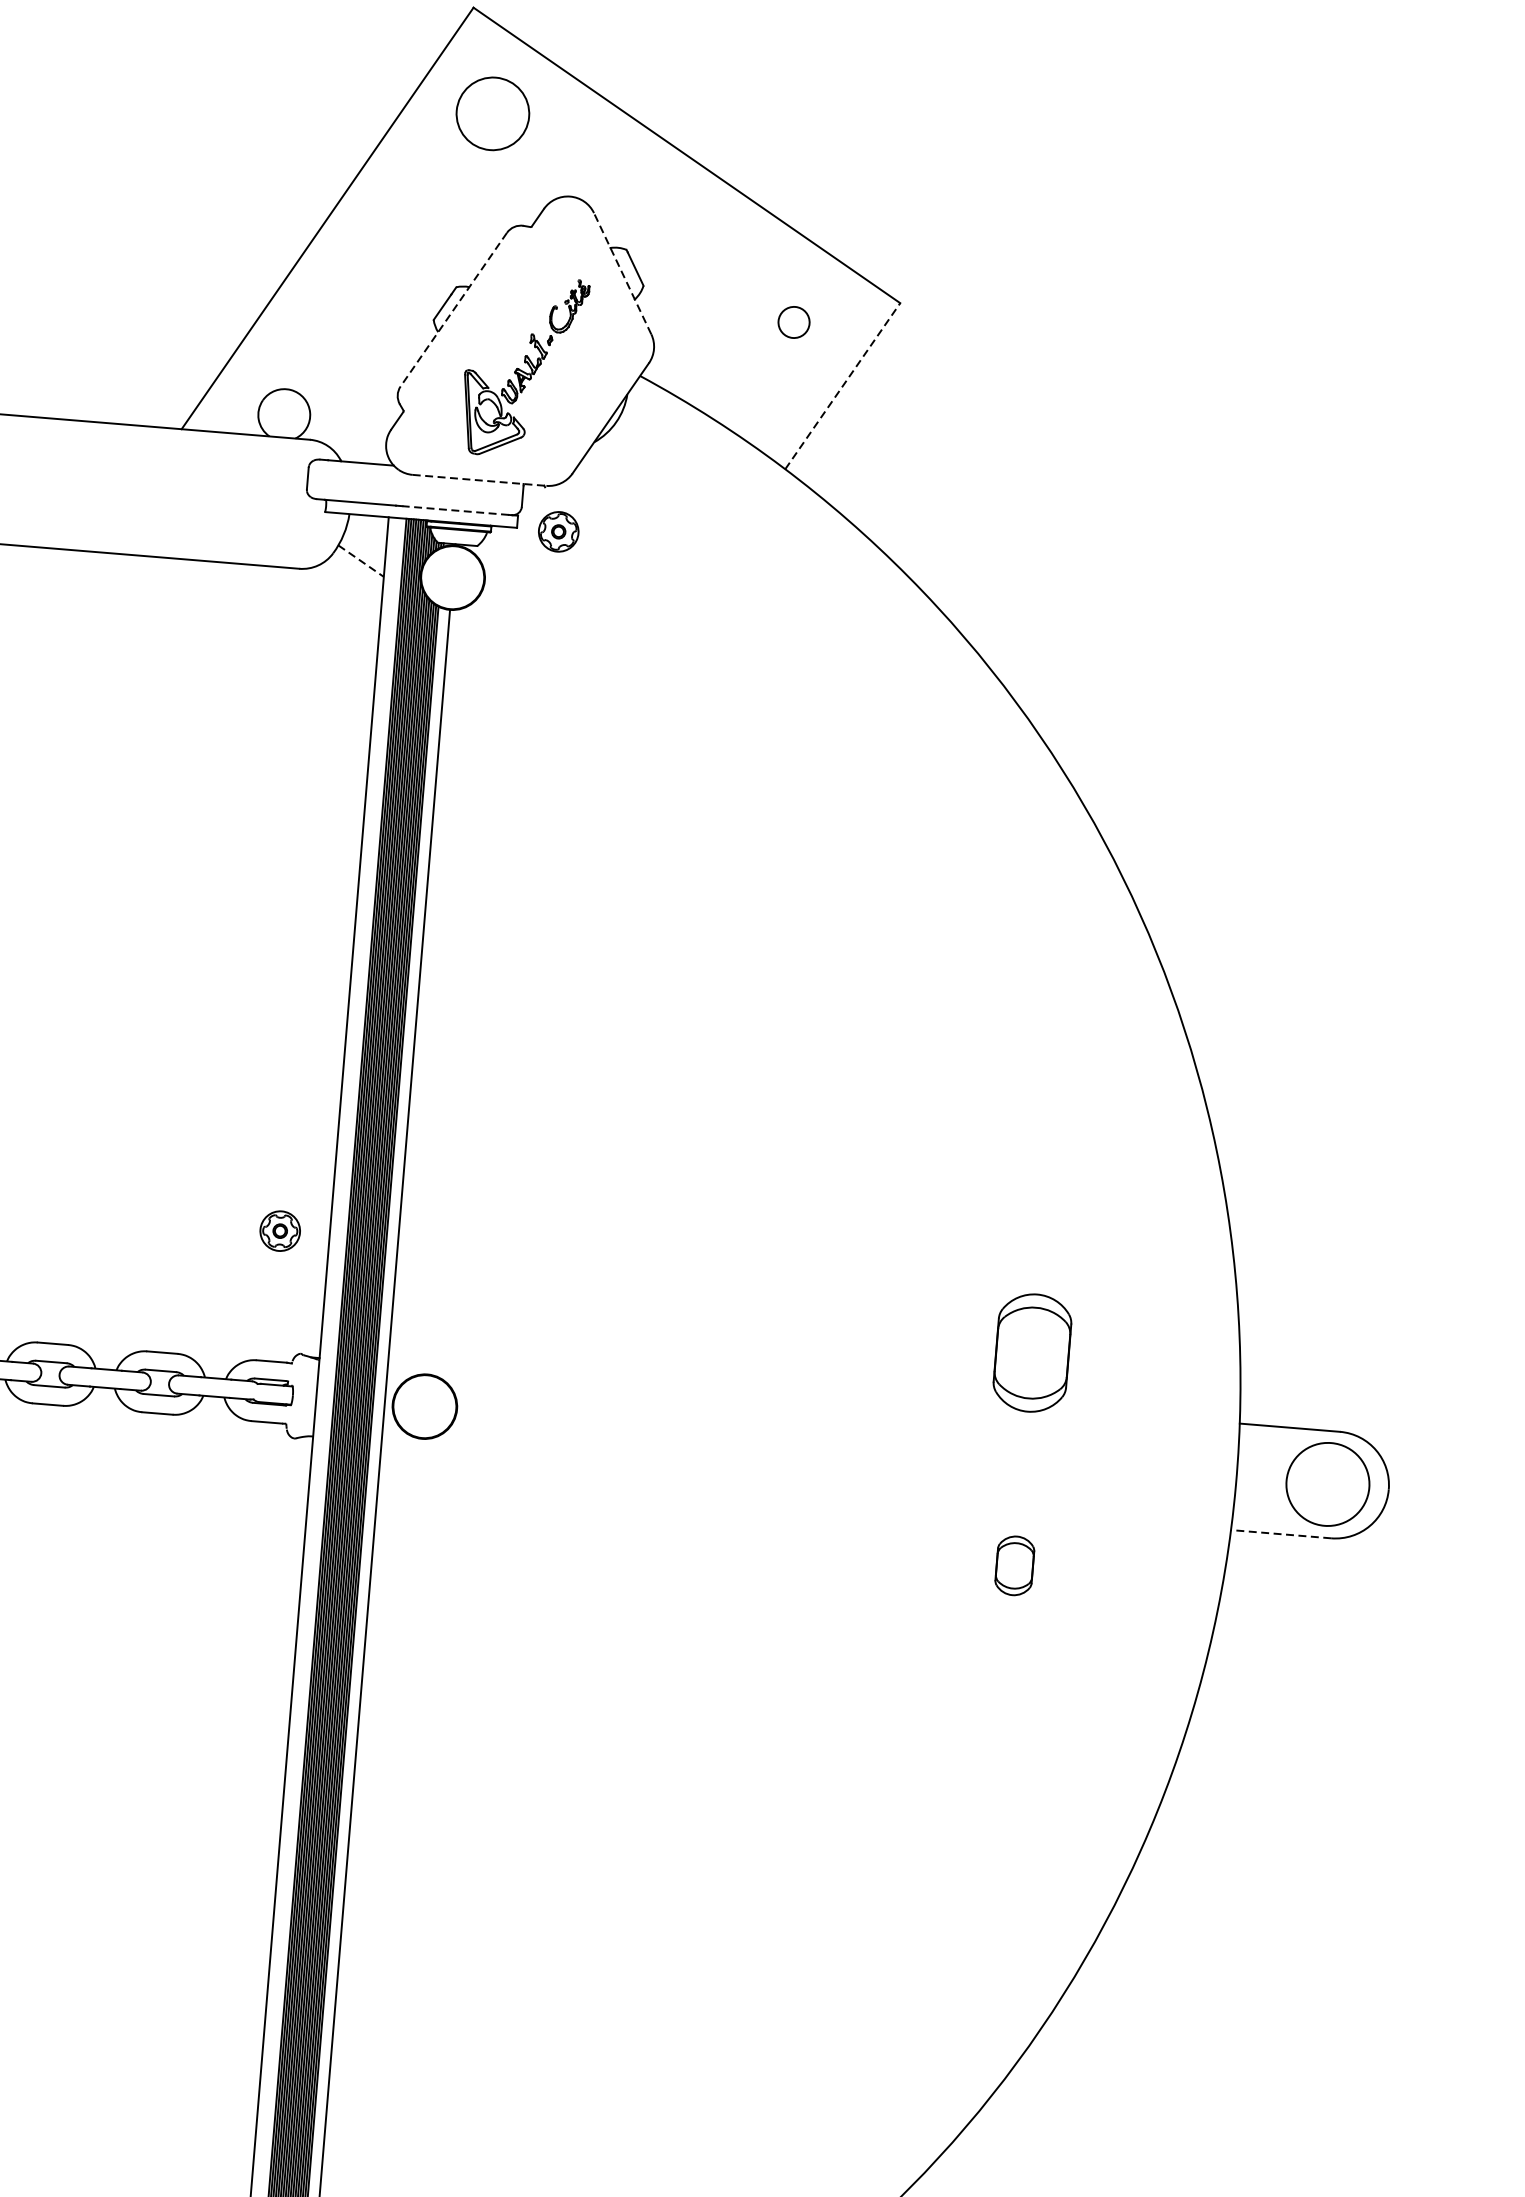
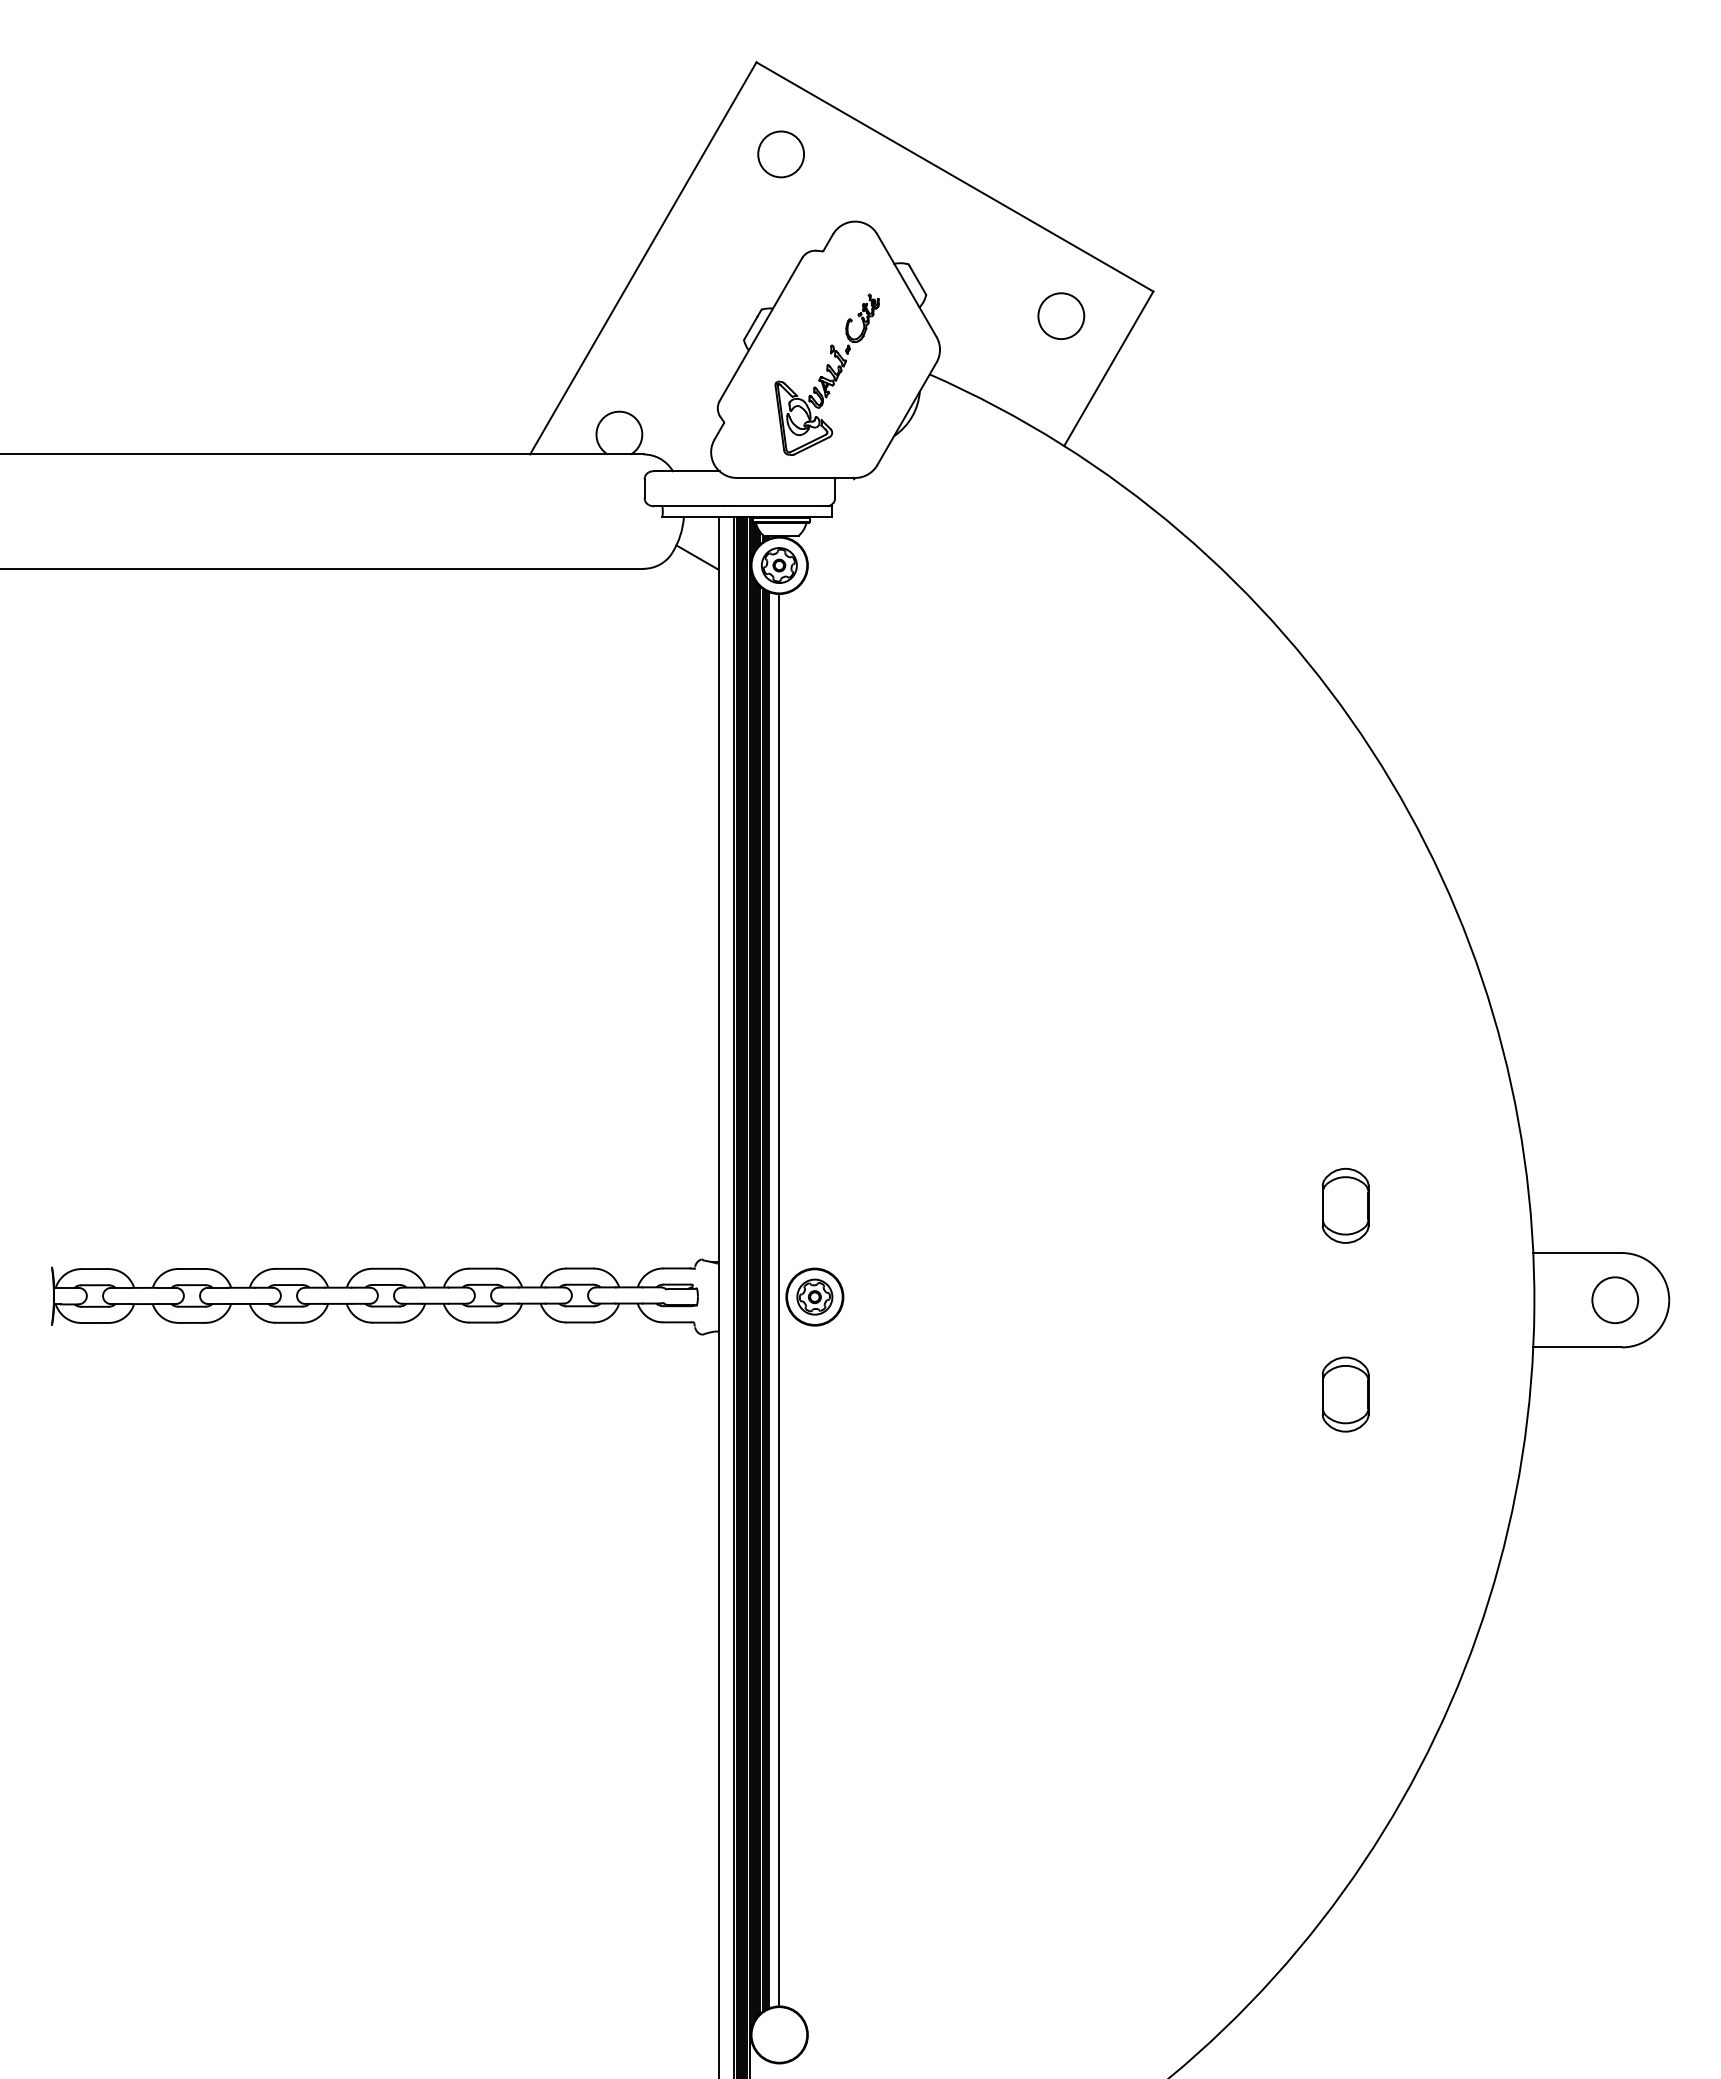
circle: (492, 113) -> (780, 154), size x0.71
line: (622, 273) -> (906, 285), dashed -> solid
line: (453, 309) -> (760, 329), dashed -> solid
circle: (794, 322) -> (1061, 316), size x1.67
line: (843, 385) -> (1109, 368), dashed -> solid
line: (480, 479) -> (796, 477), dashed -> solid
line: (454, 510) -> (776, 506), dashed -> solid
part: (558, 531) -> (779, 565), moved
line: (362, 561) -> (698, 557), dashed -> solid
part: (279, 1230) -> (814, 1296), moved
part: (1032, 1352) -> (1345, 1205), size x0.71
circle: (1328, 1484) -> (1615, 1300), size x0.62
line: (1280, 1534) -> (1577, 1347), dashed -> solid
part: (1014, 1565) -> (1345, 1394), size x1.43

